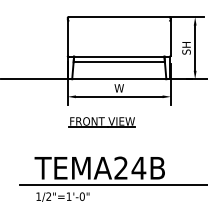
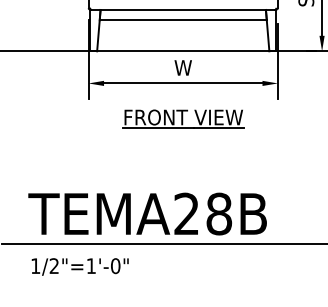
part: (101, 122) -> (181, 119), moved
text: (138, 167) -> (218, 212), TEMA24B -> TEMA28B

